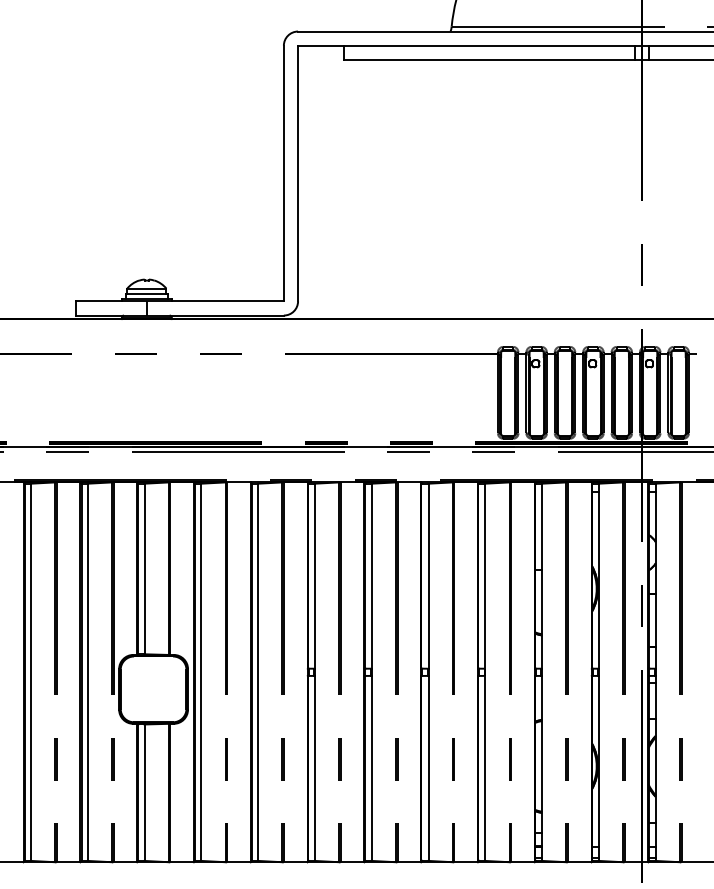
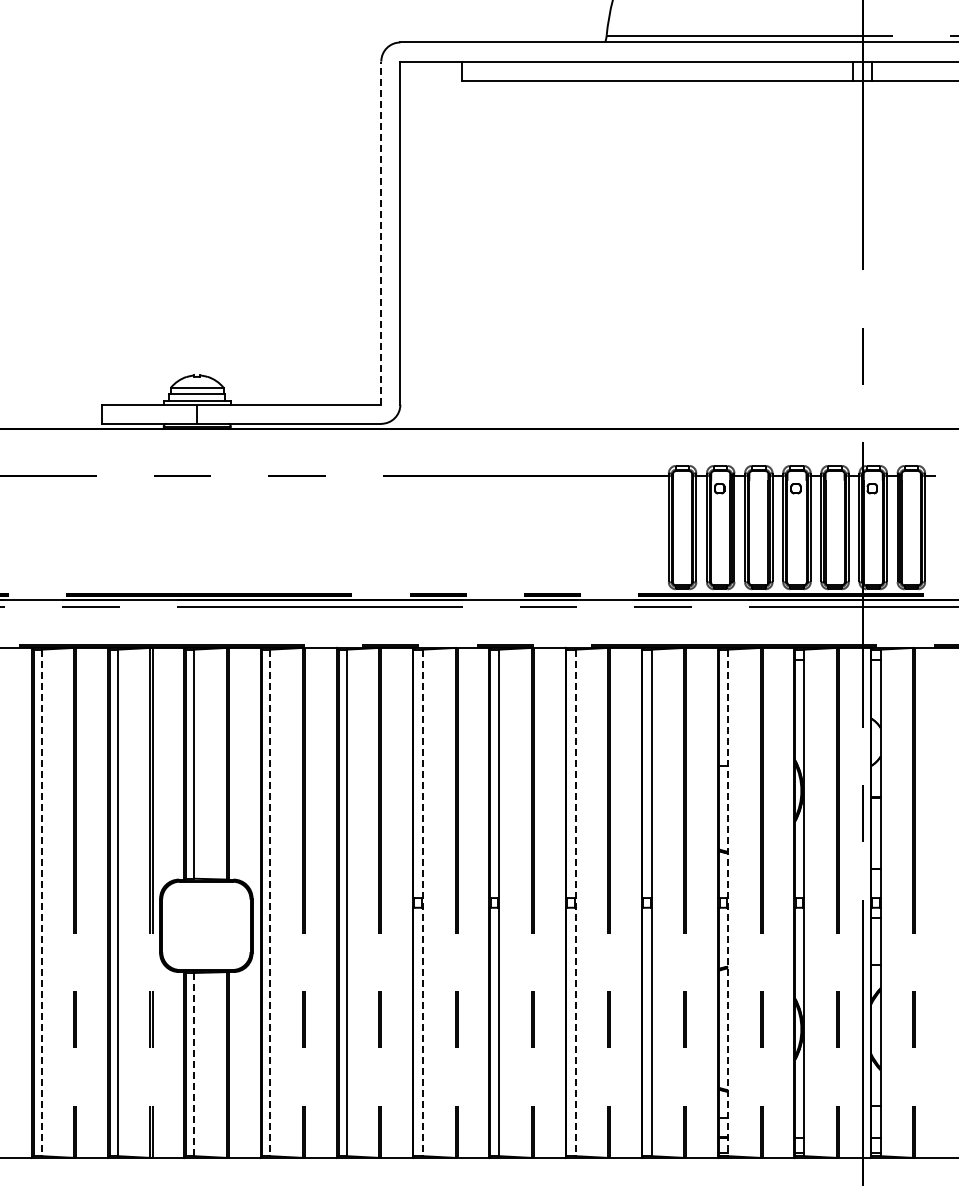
line: (284, 173) -> (381, 233), solid -> dashed
line: (30, 672) -> (41, 903), solid -> dashed
line: (201, 672) -> (270, 903), solid -> dashed
line: (315, 672) -> (423, 903), solid -> dashed
line: (428, 672) -> (575, 903), solid -> dashed
line: (542, 672) -> (728, 903), solid -> dashed
line: (144, 792) -> (194, 1064), solid -> dashed

